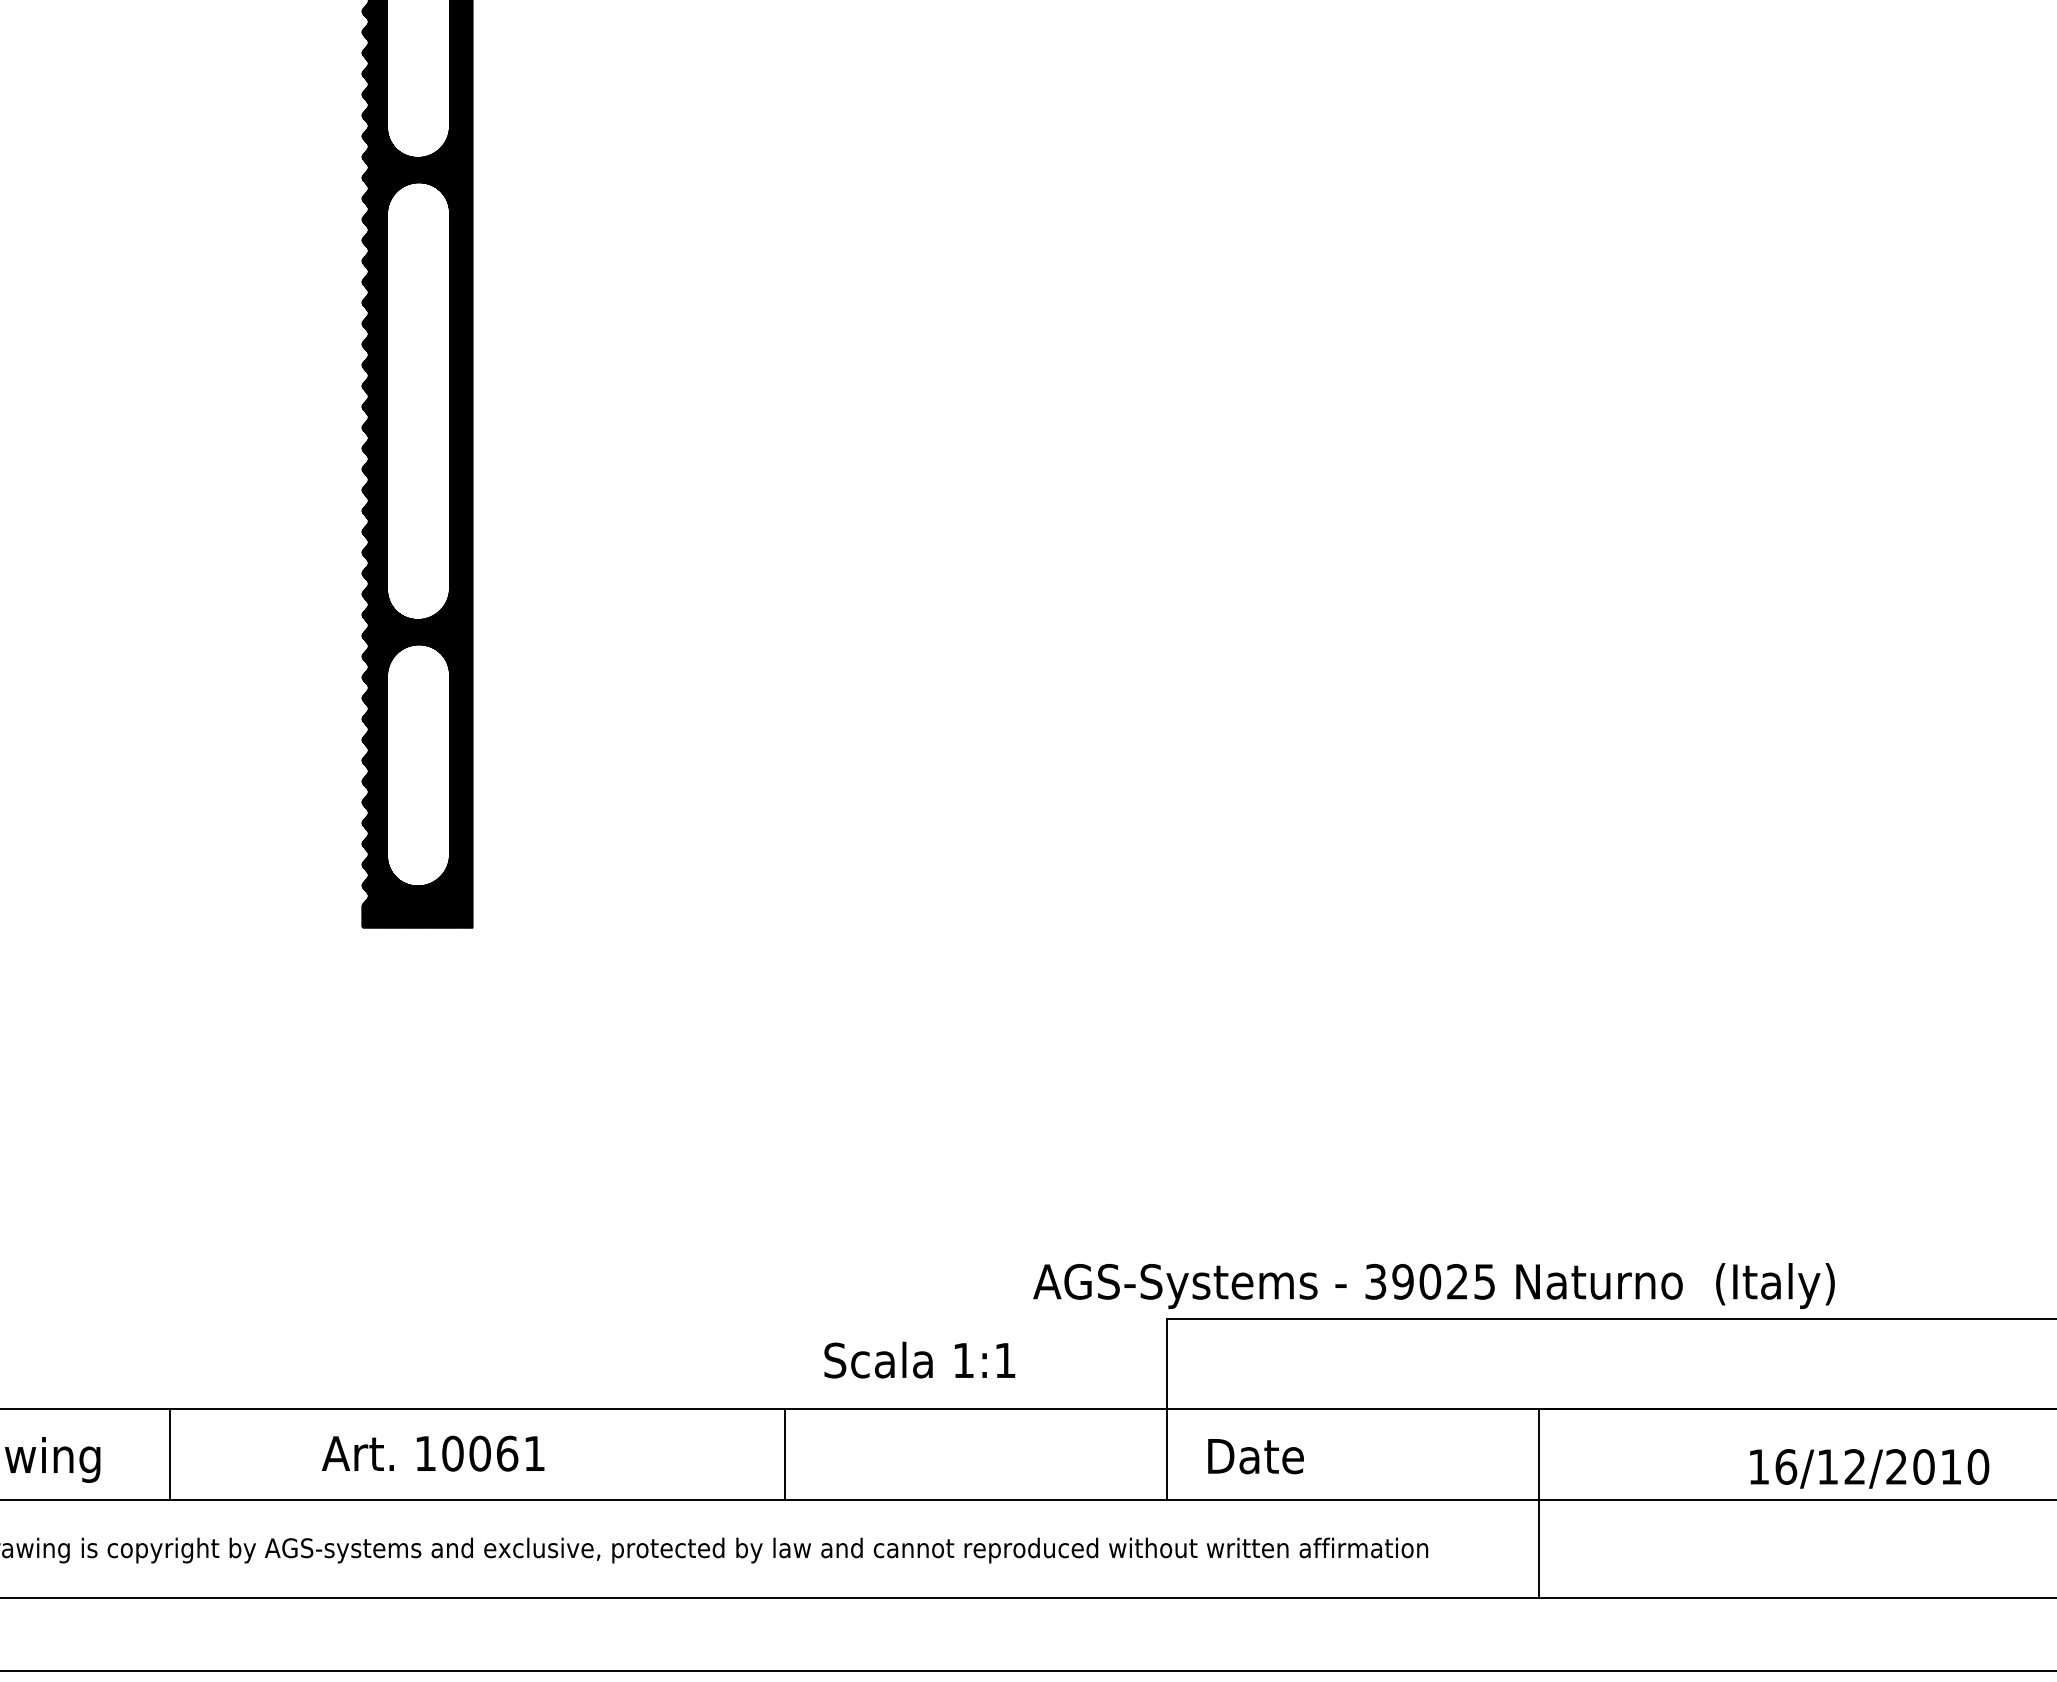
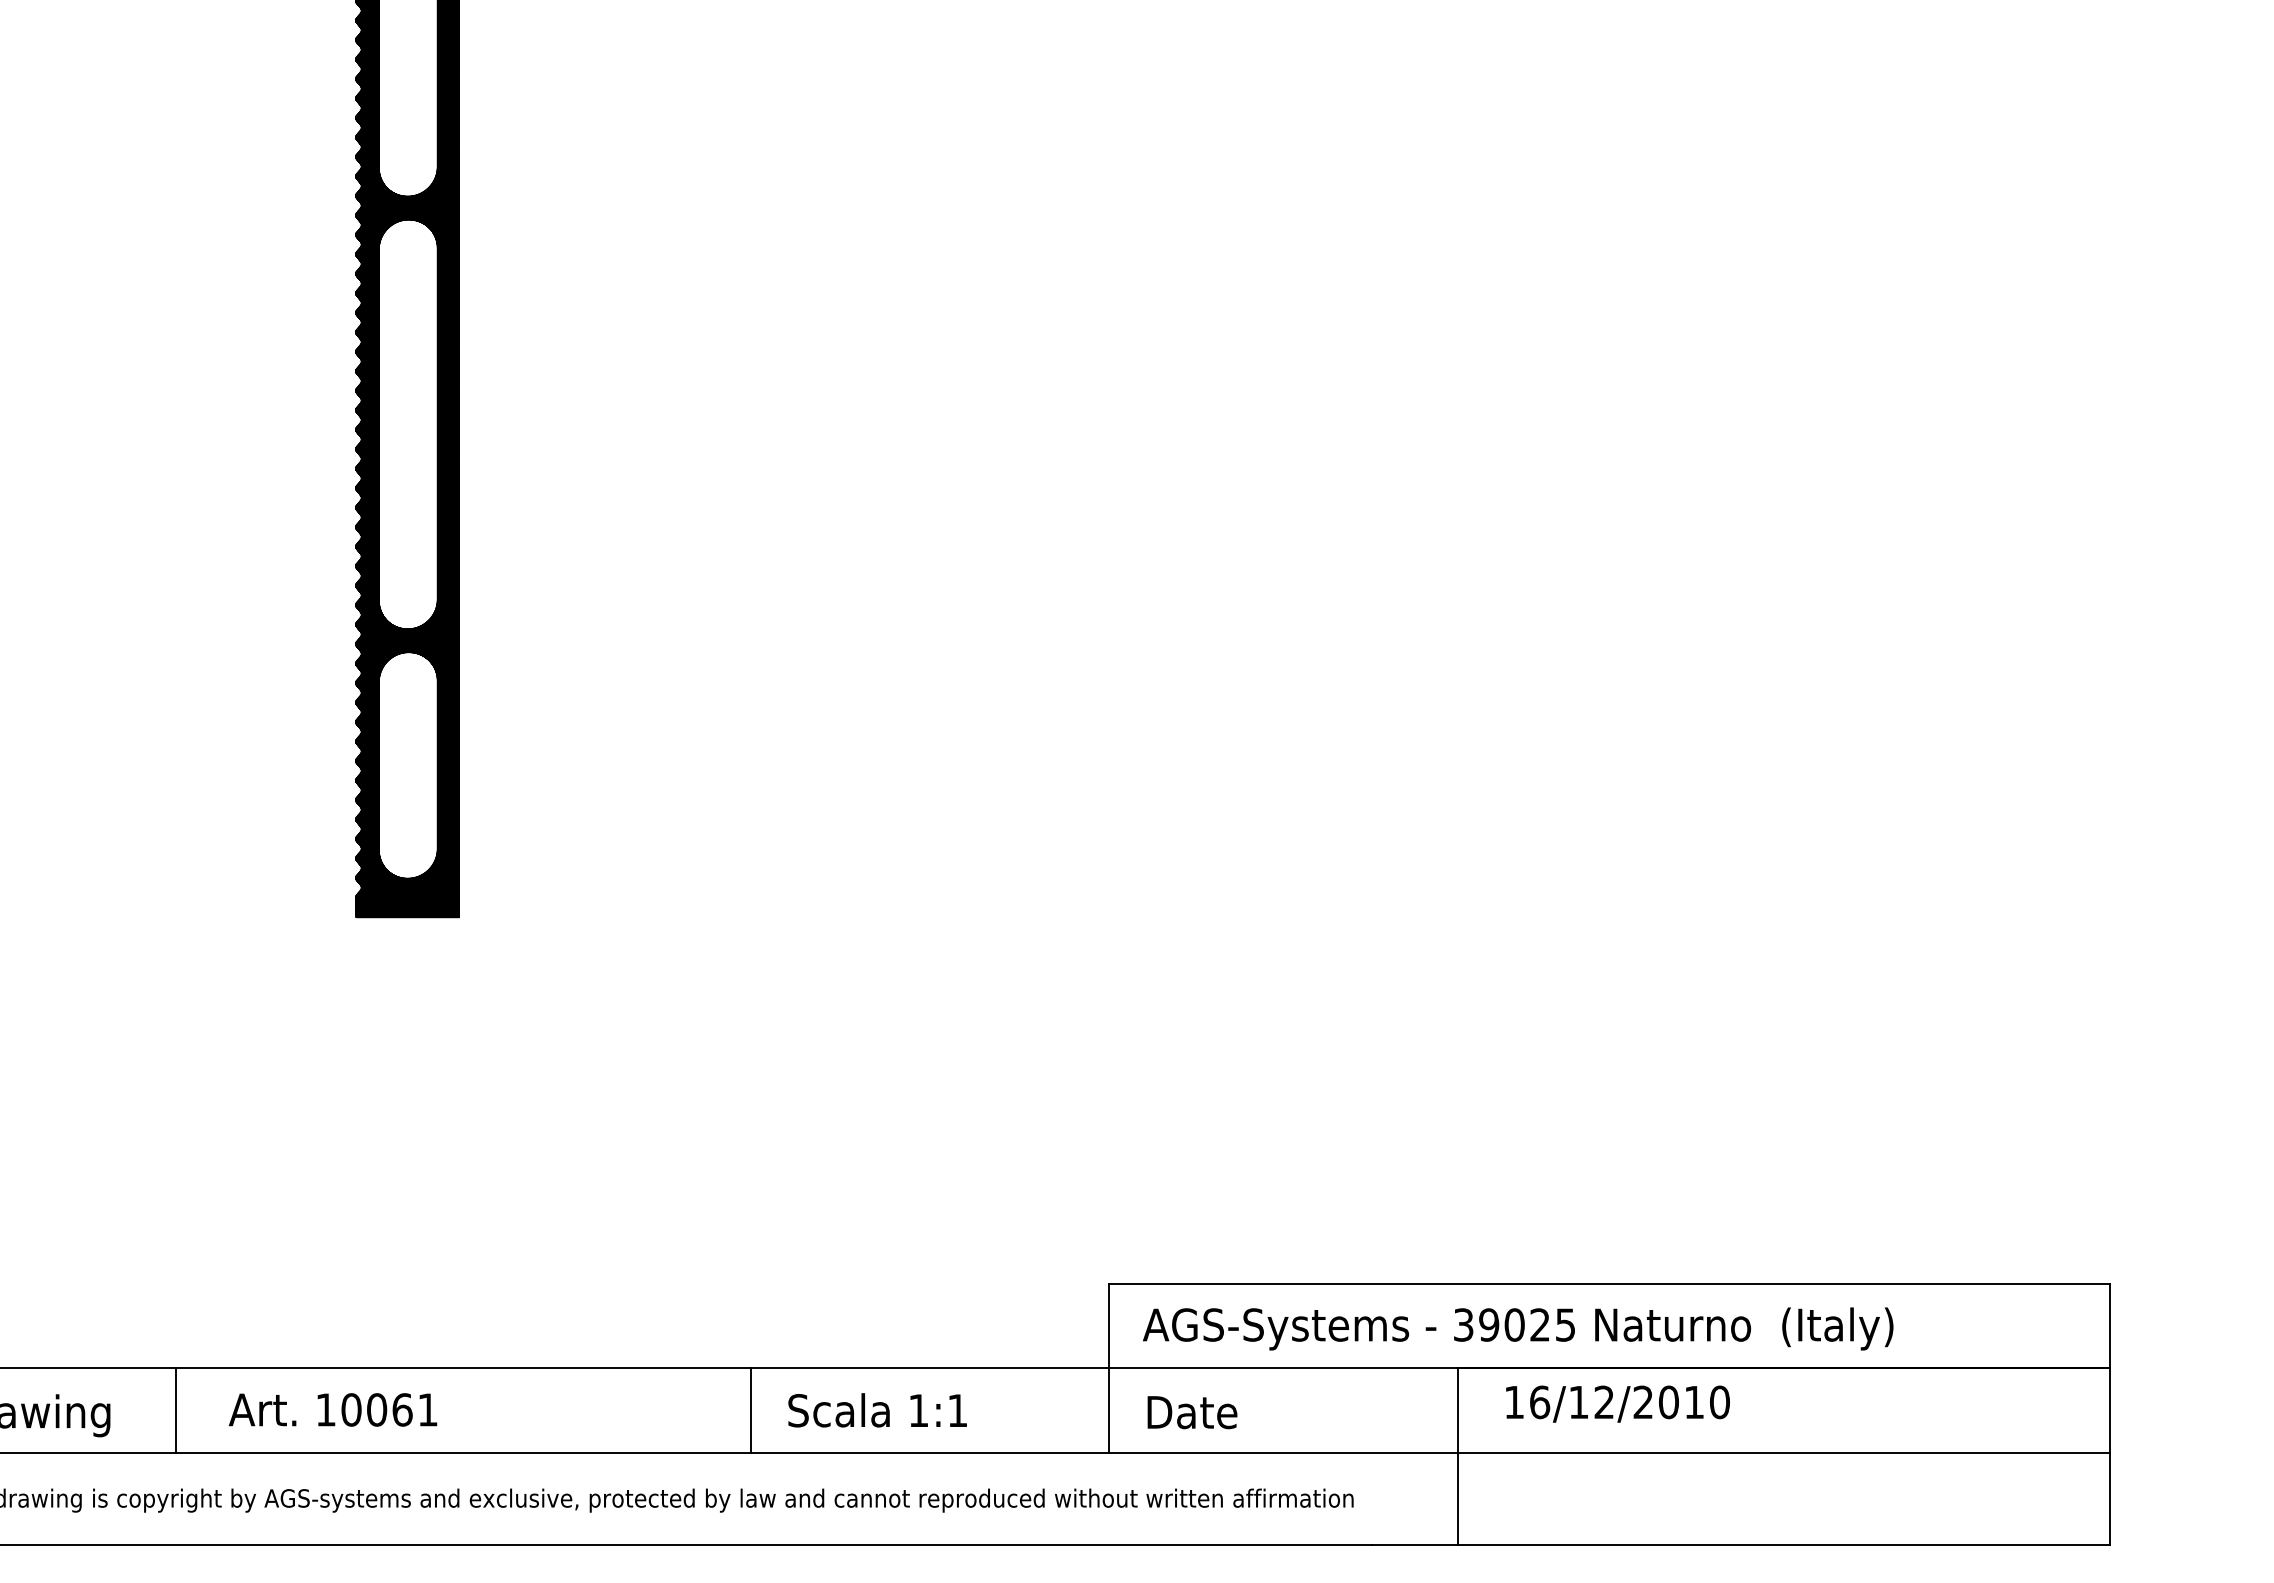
text: (1434, 1285) -> (1518, 1328), moved
text: (919, 1360) -> (877, 1410), moved
text: (432, 1453) -> (332, 1409), moved
text: (1869, 1468) -> (1617, 1403), moved

